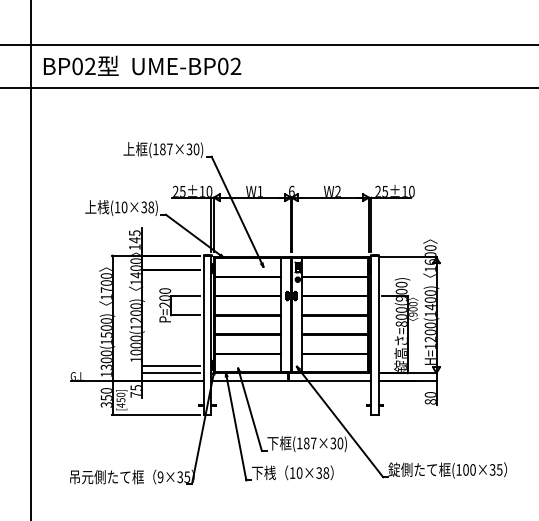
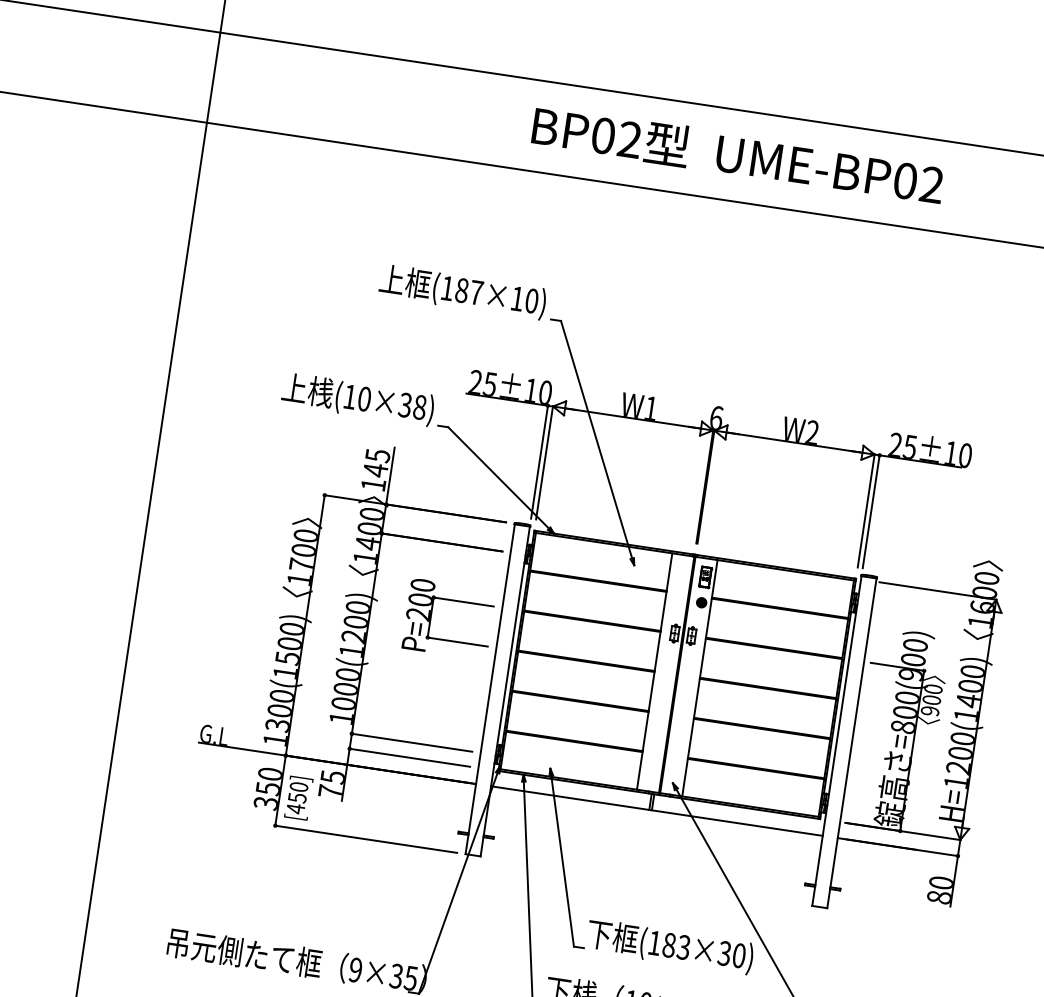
text: (142, 65) -> (738, 153), moved
text: (189, 149) -> (517, 299), (187×30) -> (187×10)
text: (313, 443) -> (683, 947), (187×30) -> (183×30)

